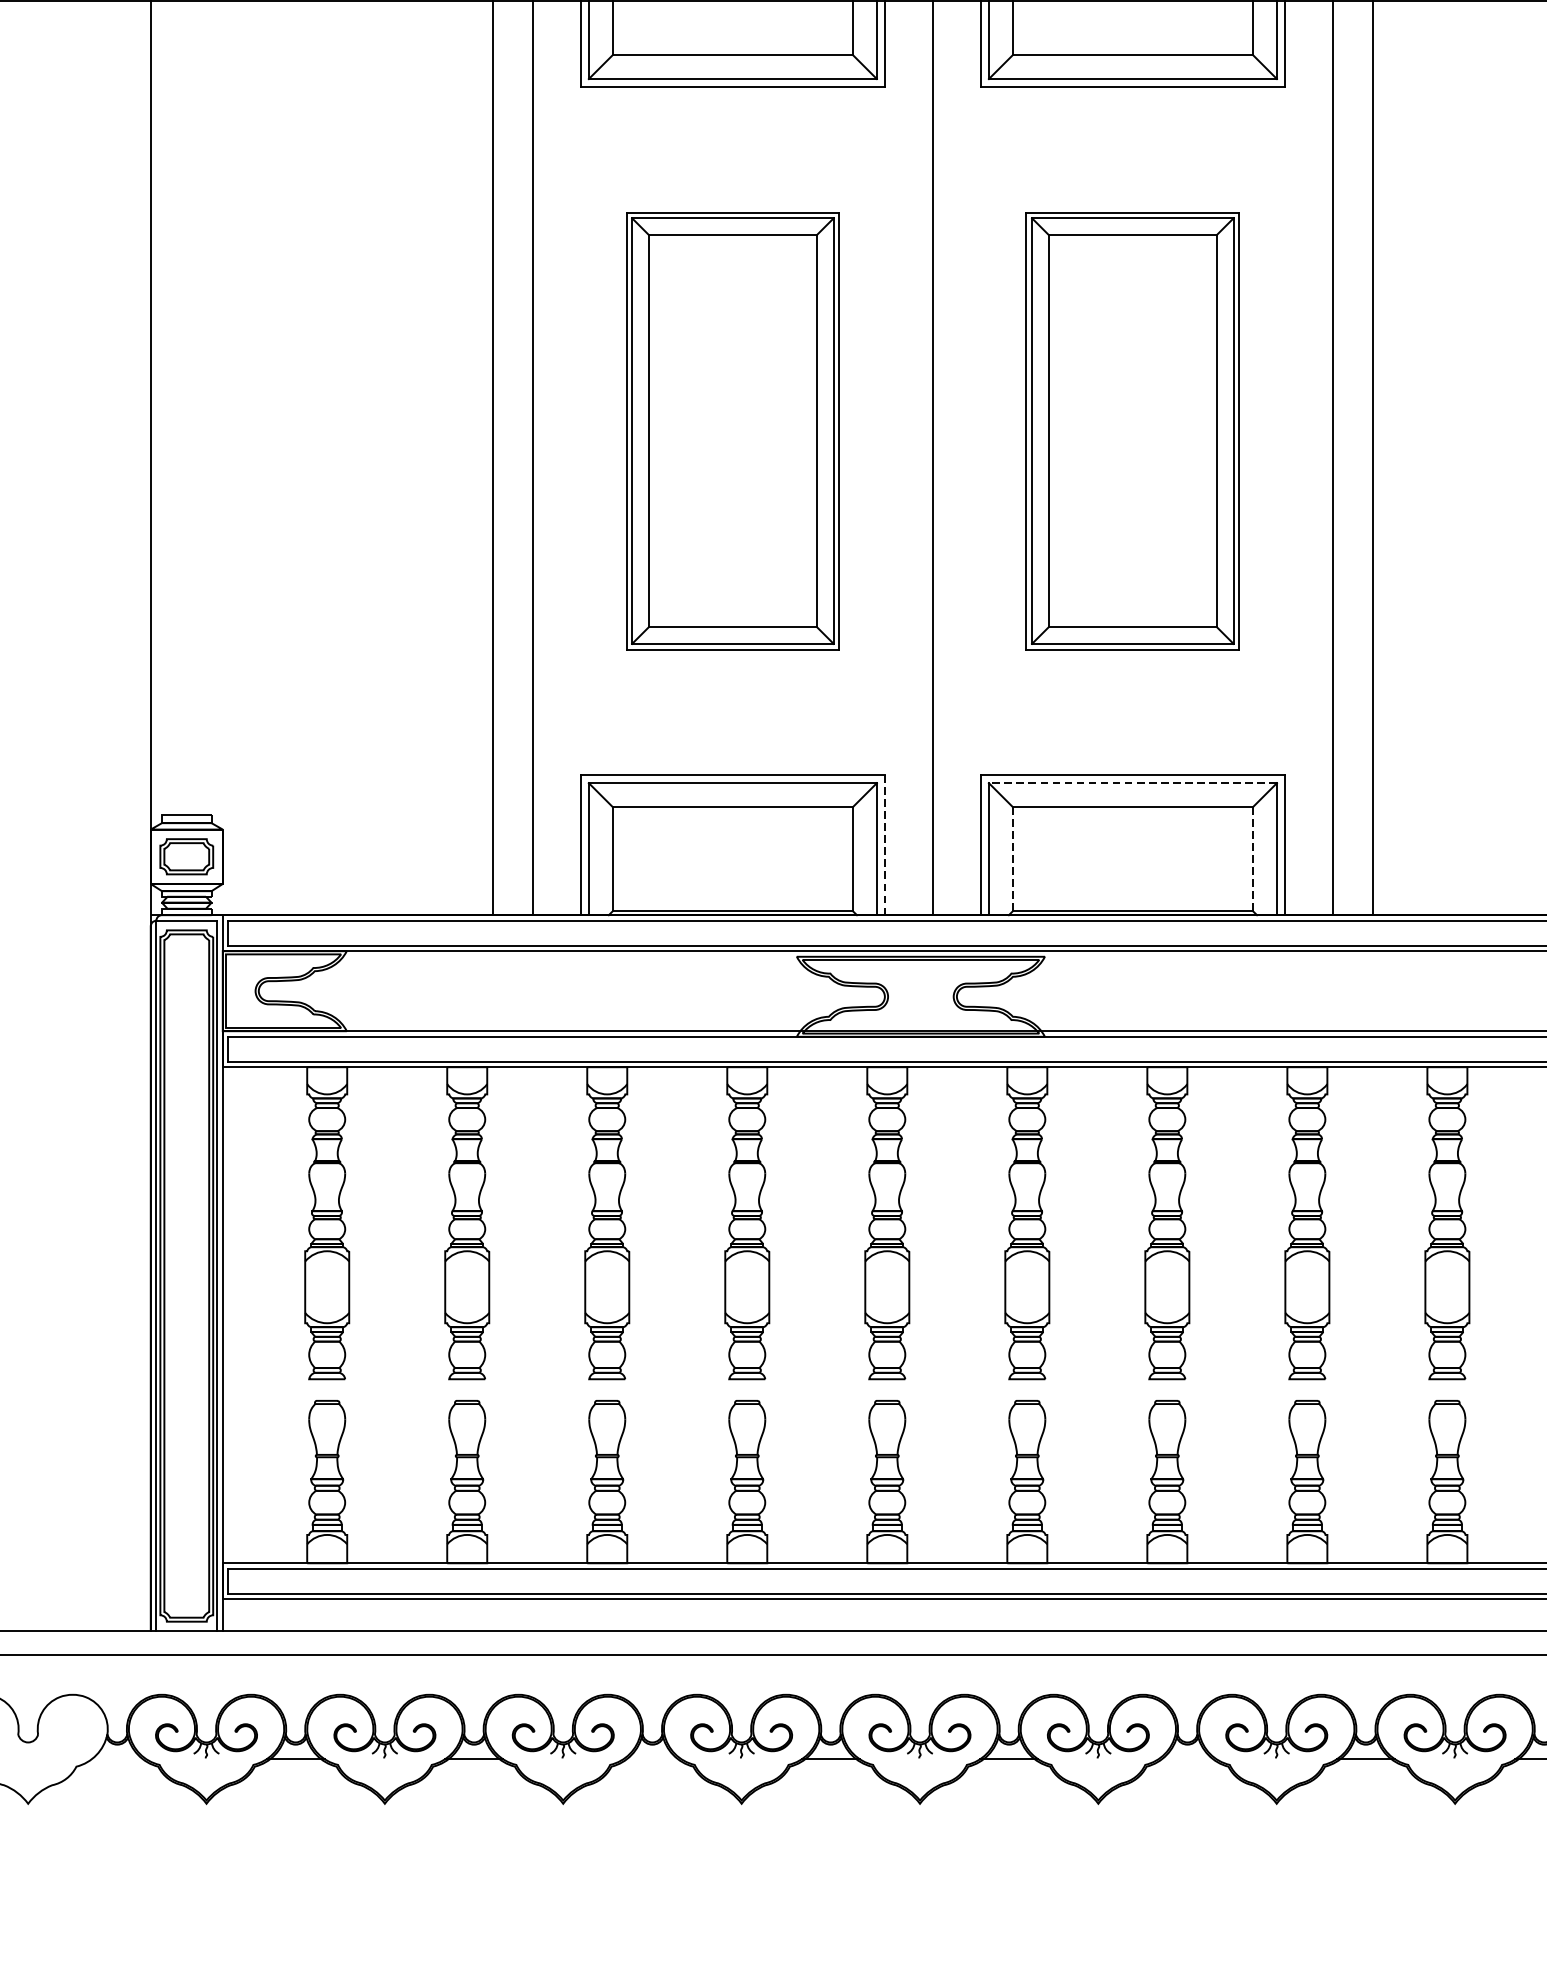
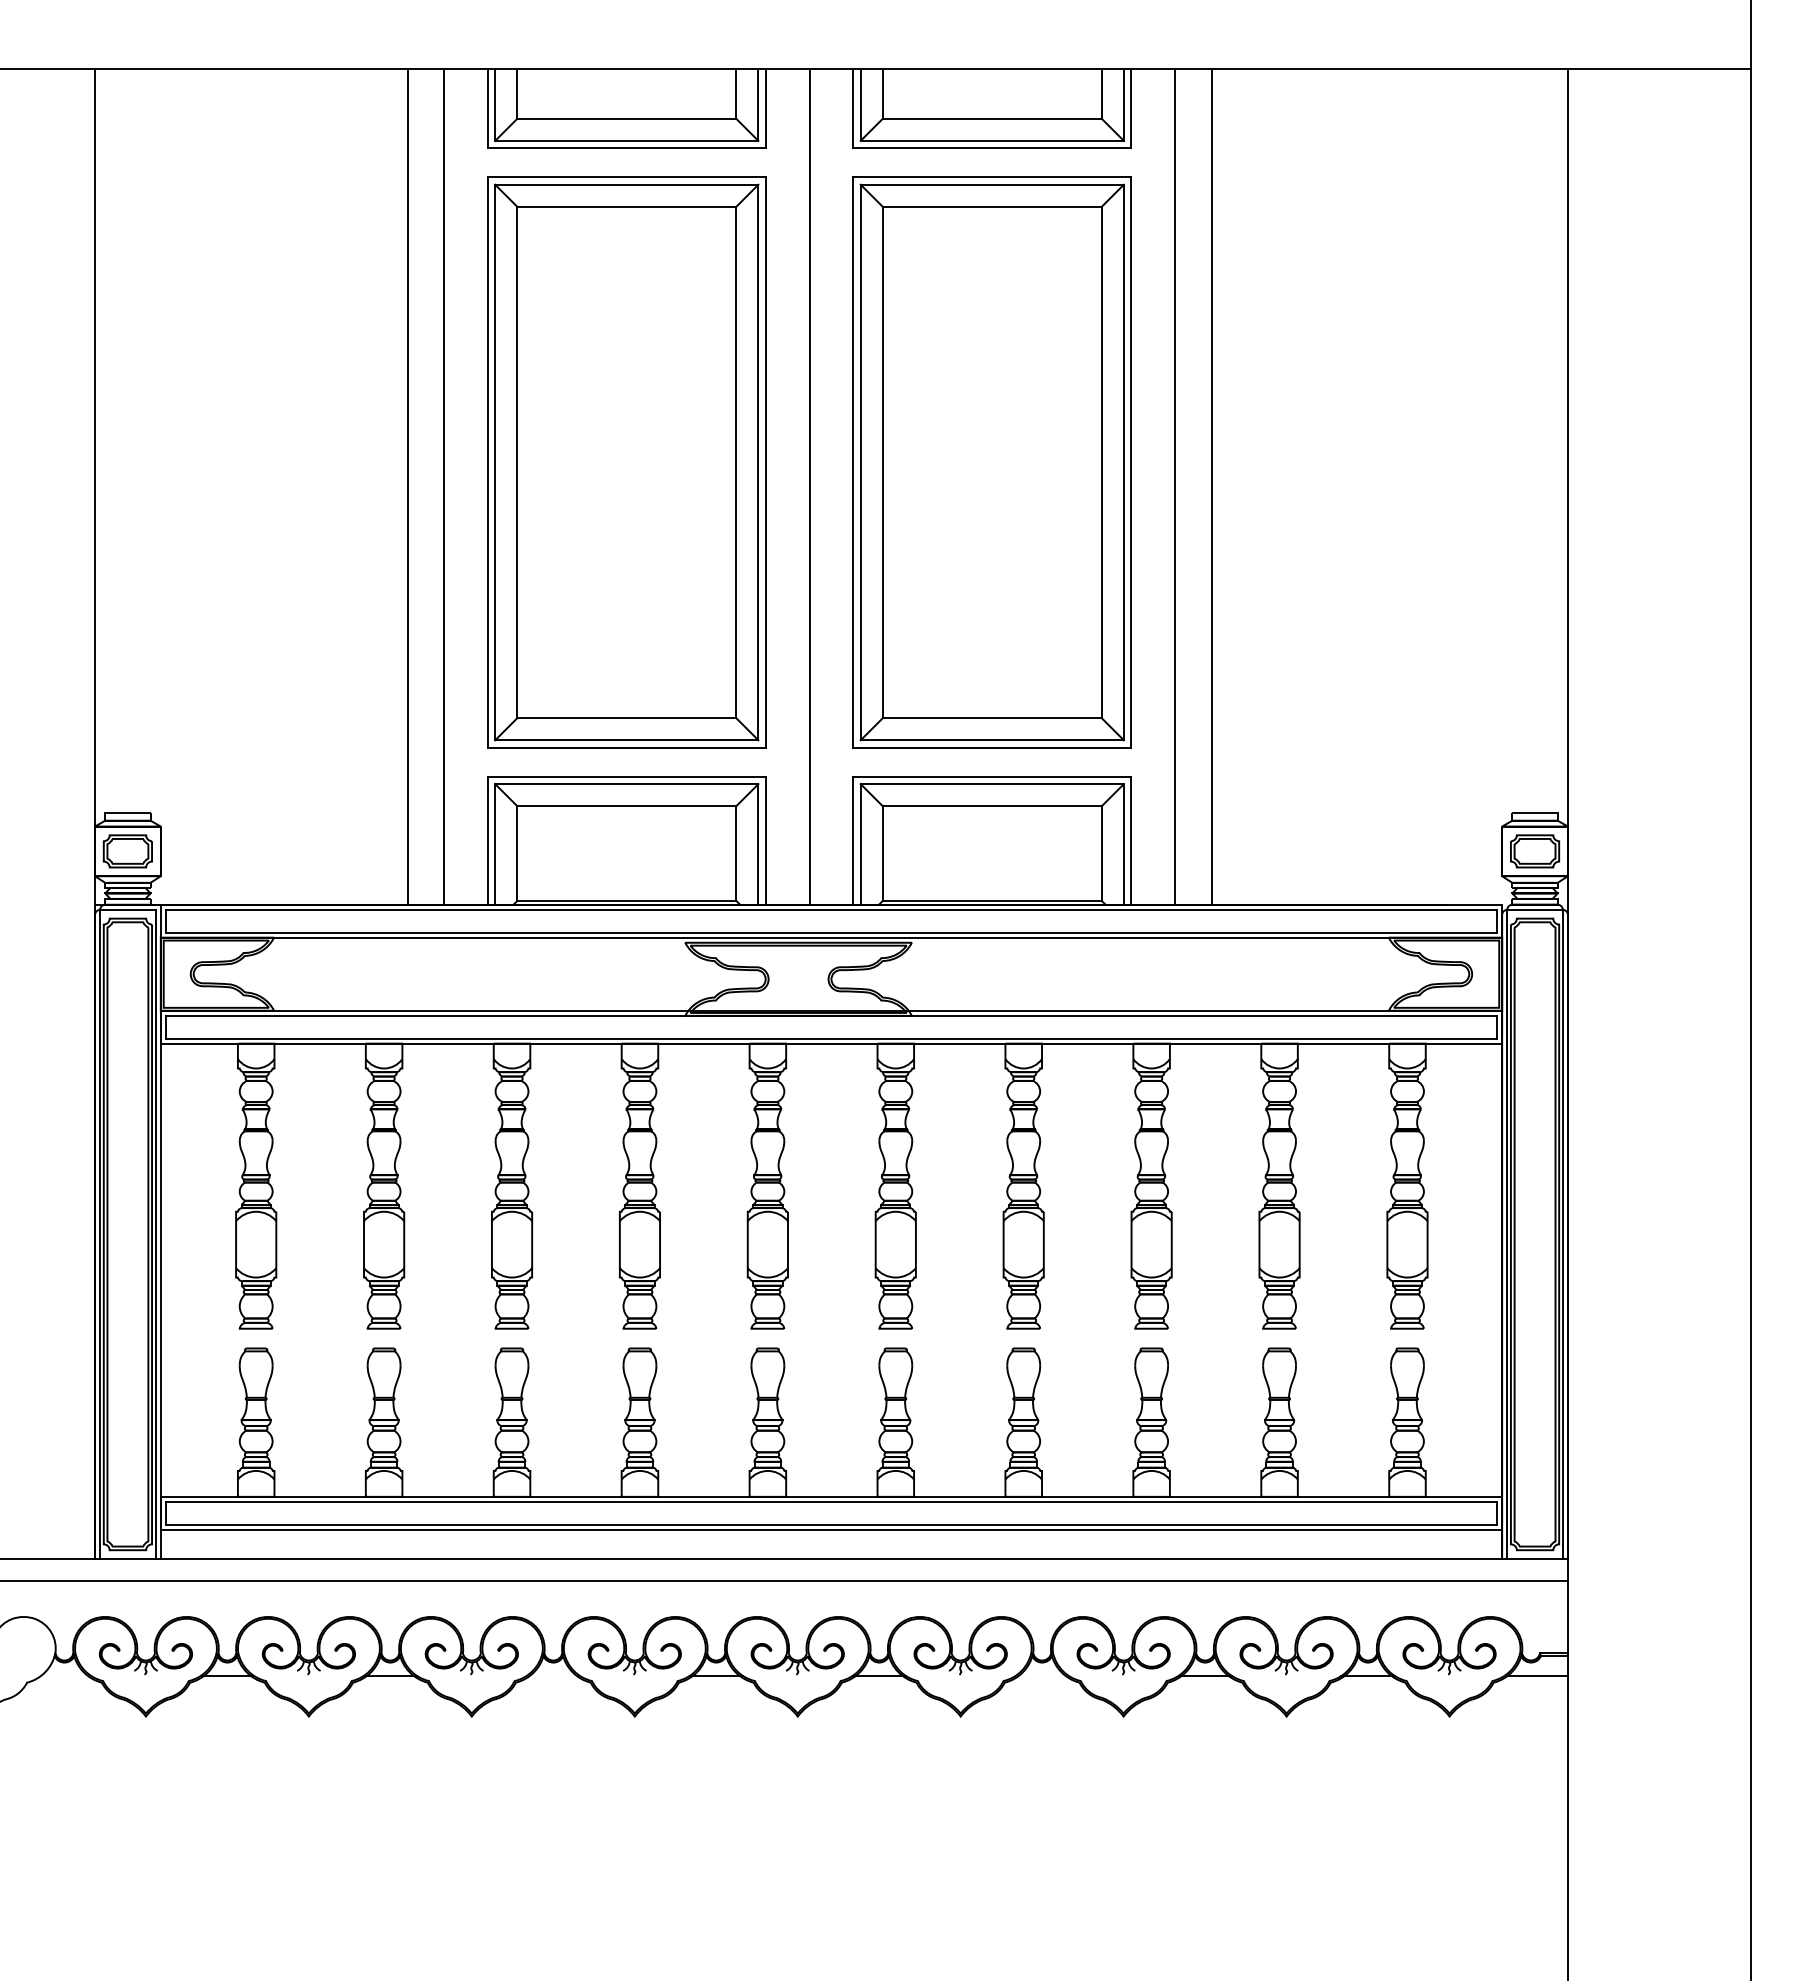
part: (732, 431) -> (626, 462), size x1.43
part: (1132, 431) -> (991, 462), size x1.43
line: (1133, 783) -> (992, 784), dashed -> solid
line: (884, 844) -> (765, 840), dashed -> solid
line: (1012, 859) -> (882, 853), dashed -> solid
line: (1252, 859) -> (1101, 853), dashed -> solid

